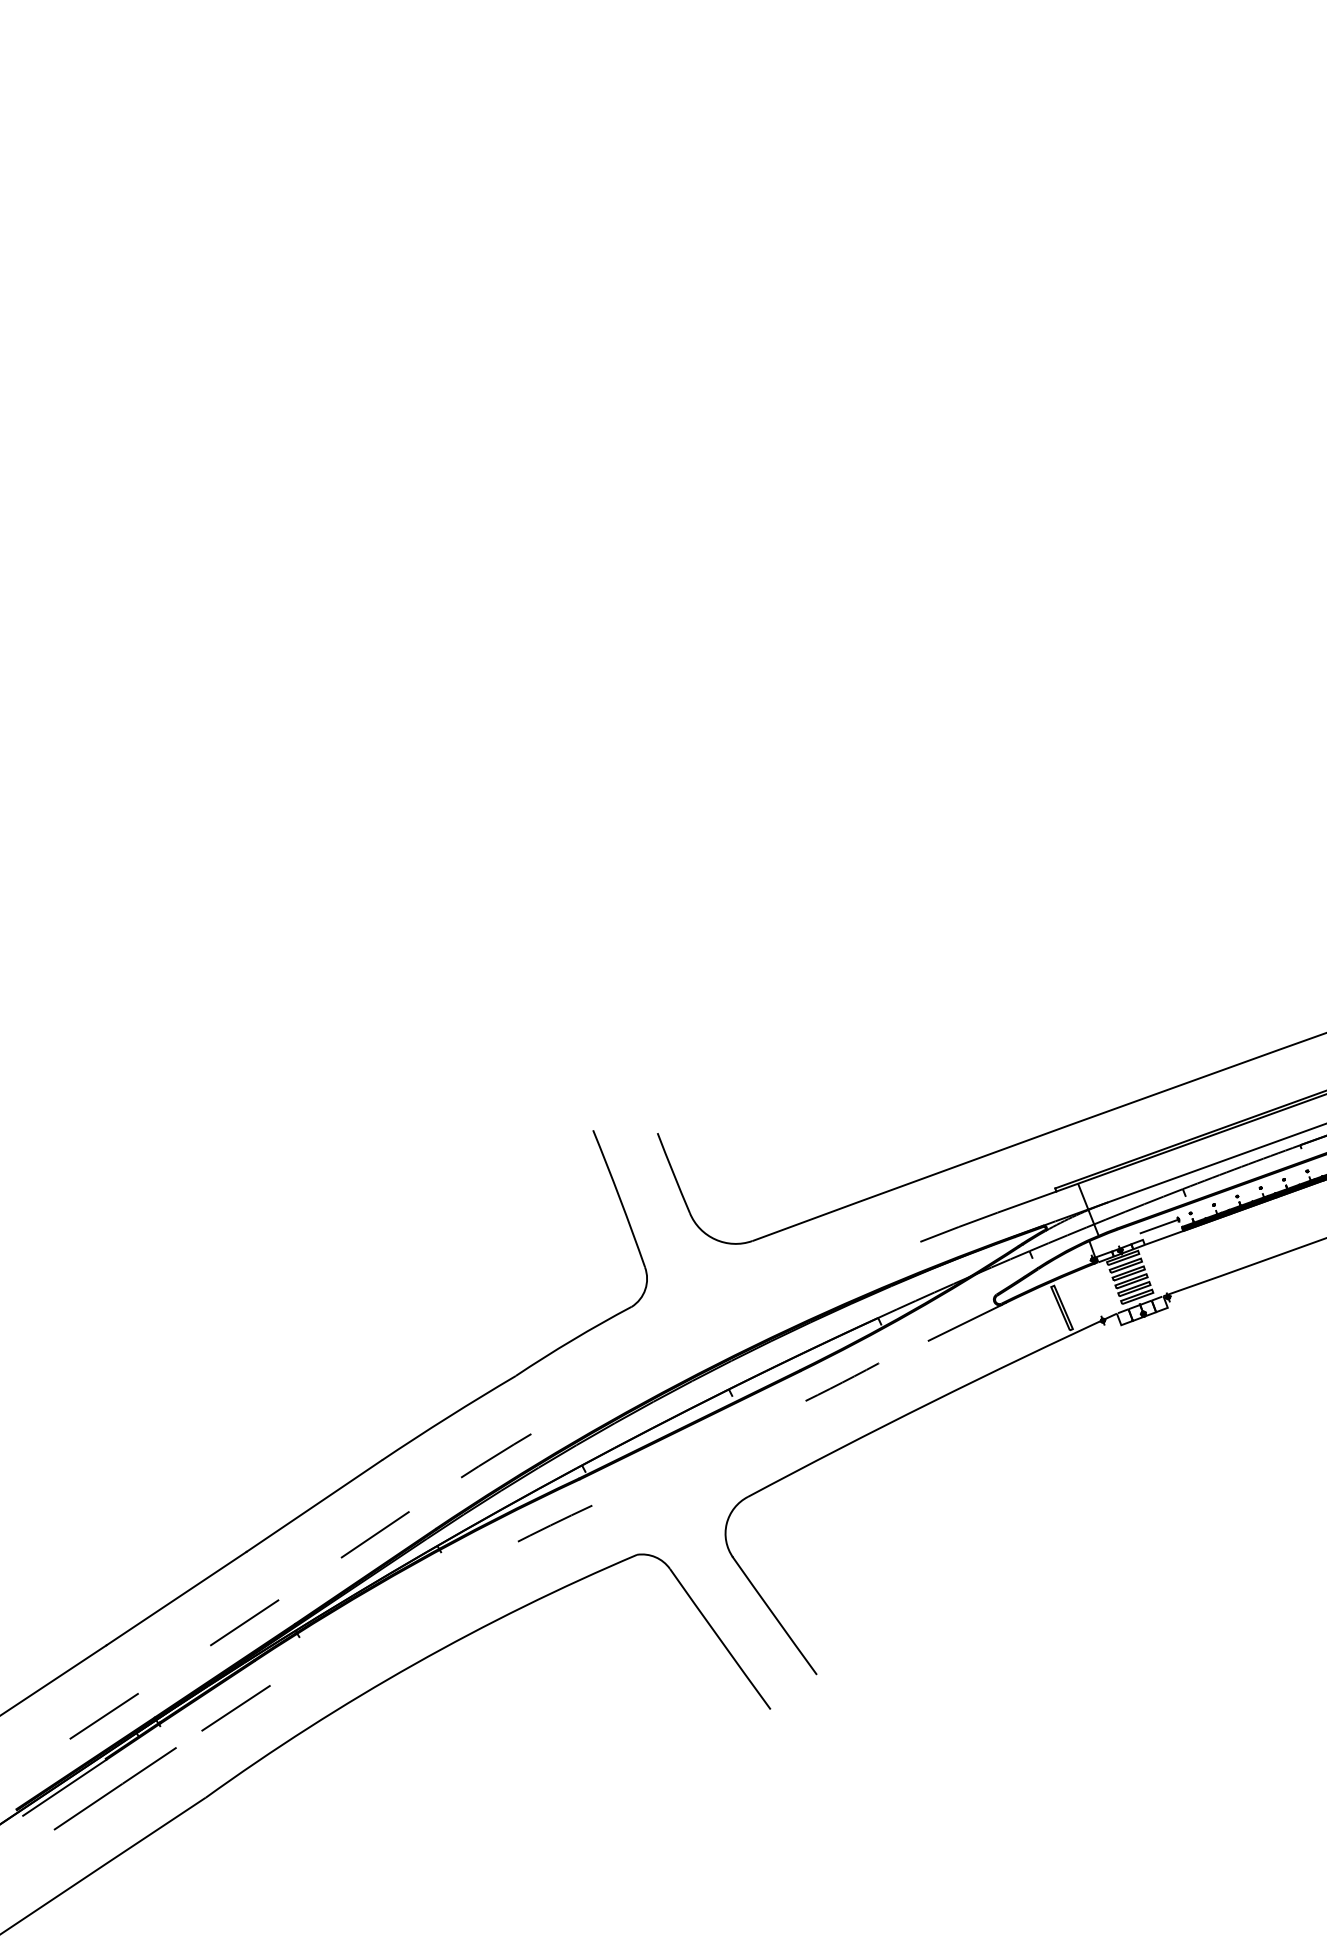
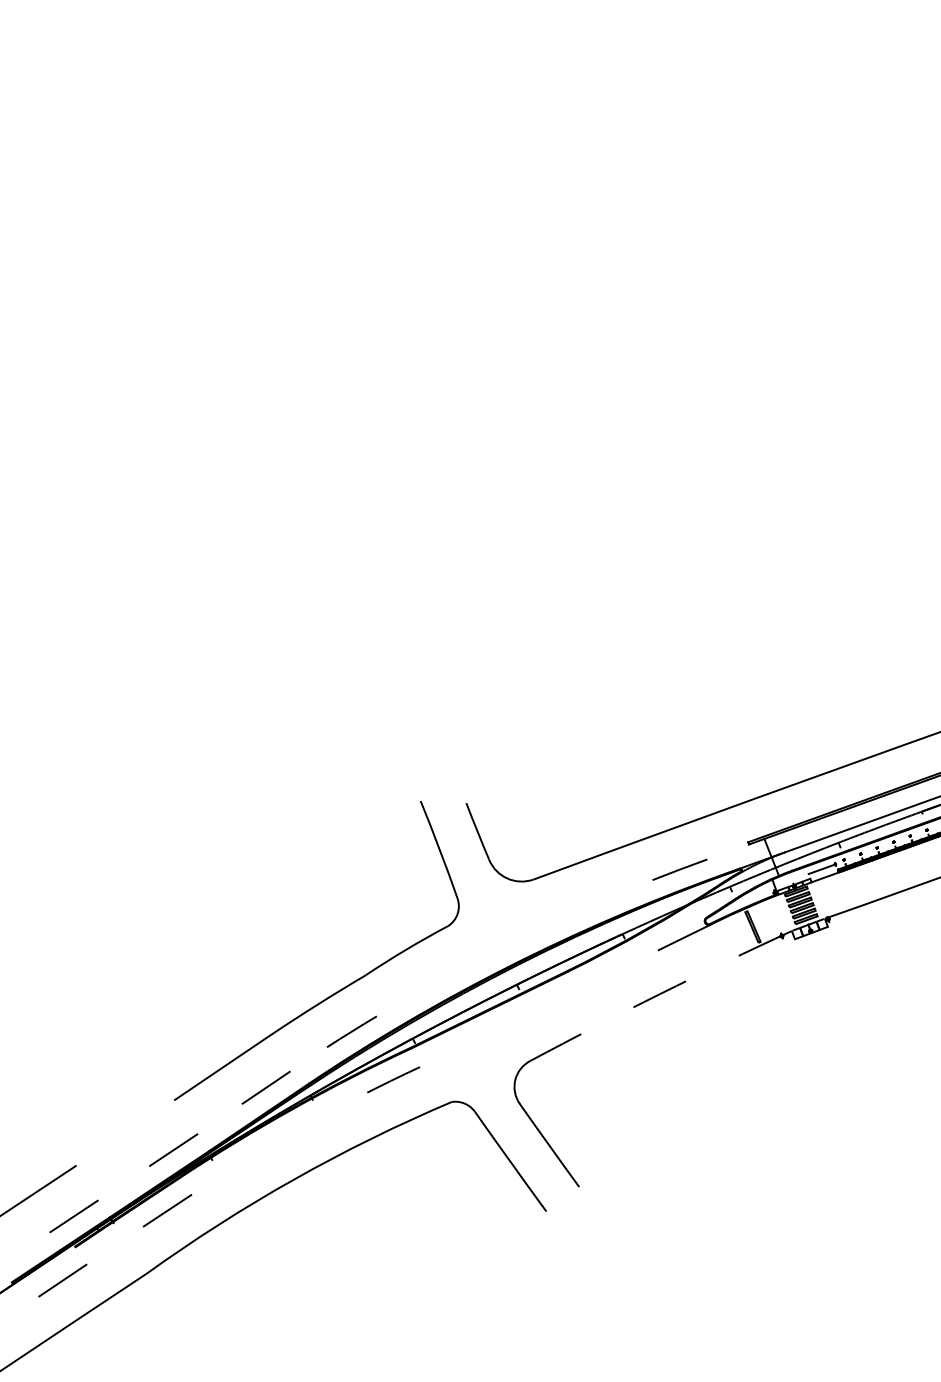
line: (1026, 1201) -> (727, 851), removed
line: (842, 1381) -> (597, 979), removed
arc: (931, 1402) -> (660, 994), solid -> dashed
line: (176, 1598) -> (125, 1132), removed
line: (149, 1765) -> (106, 1251), removed
line: (64, 1787) -> (45, 1266), removed

